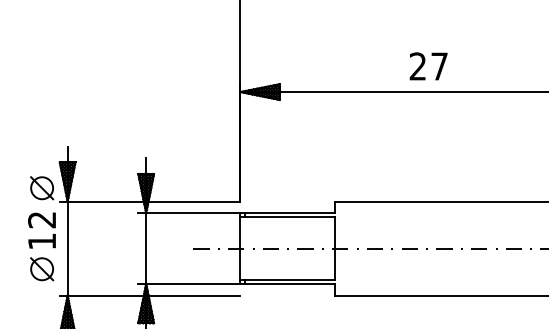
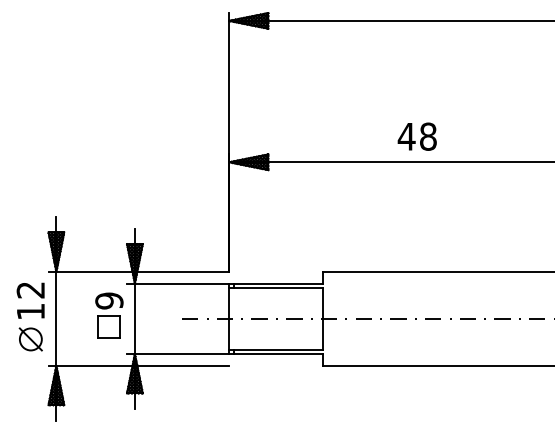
text: (427, 66) -> (416, 136), 27 -> 48
part: (41, 188) -> (30, 258), removed
part: (120, 245) -> (109, 315), added

